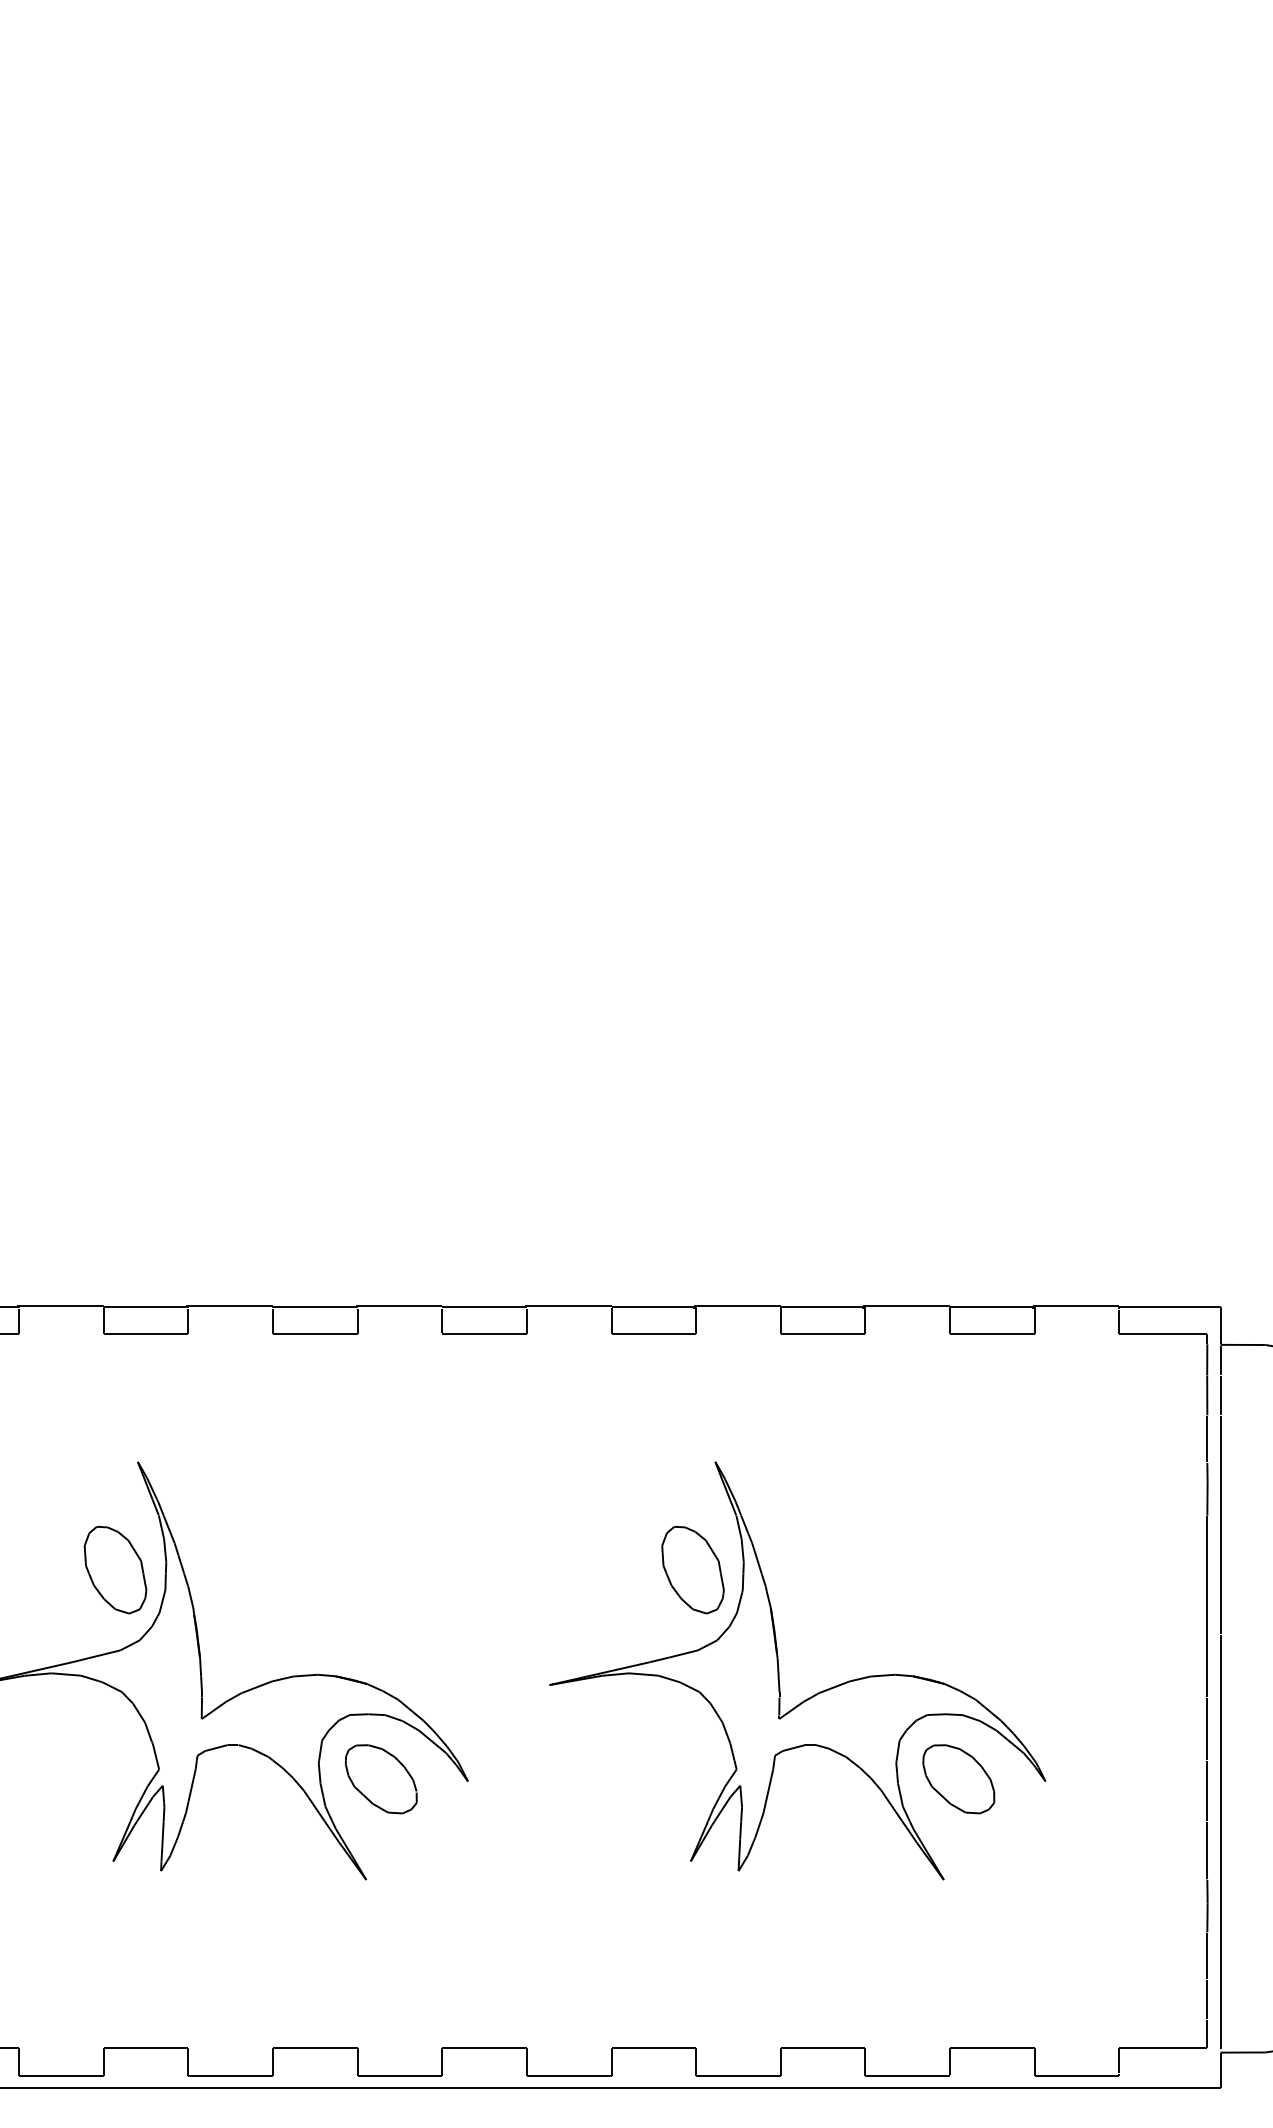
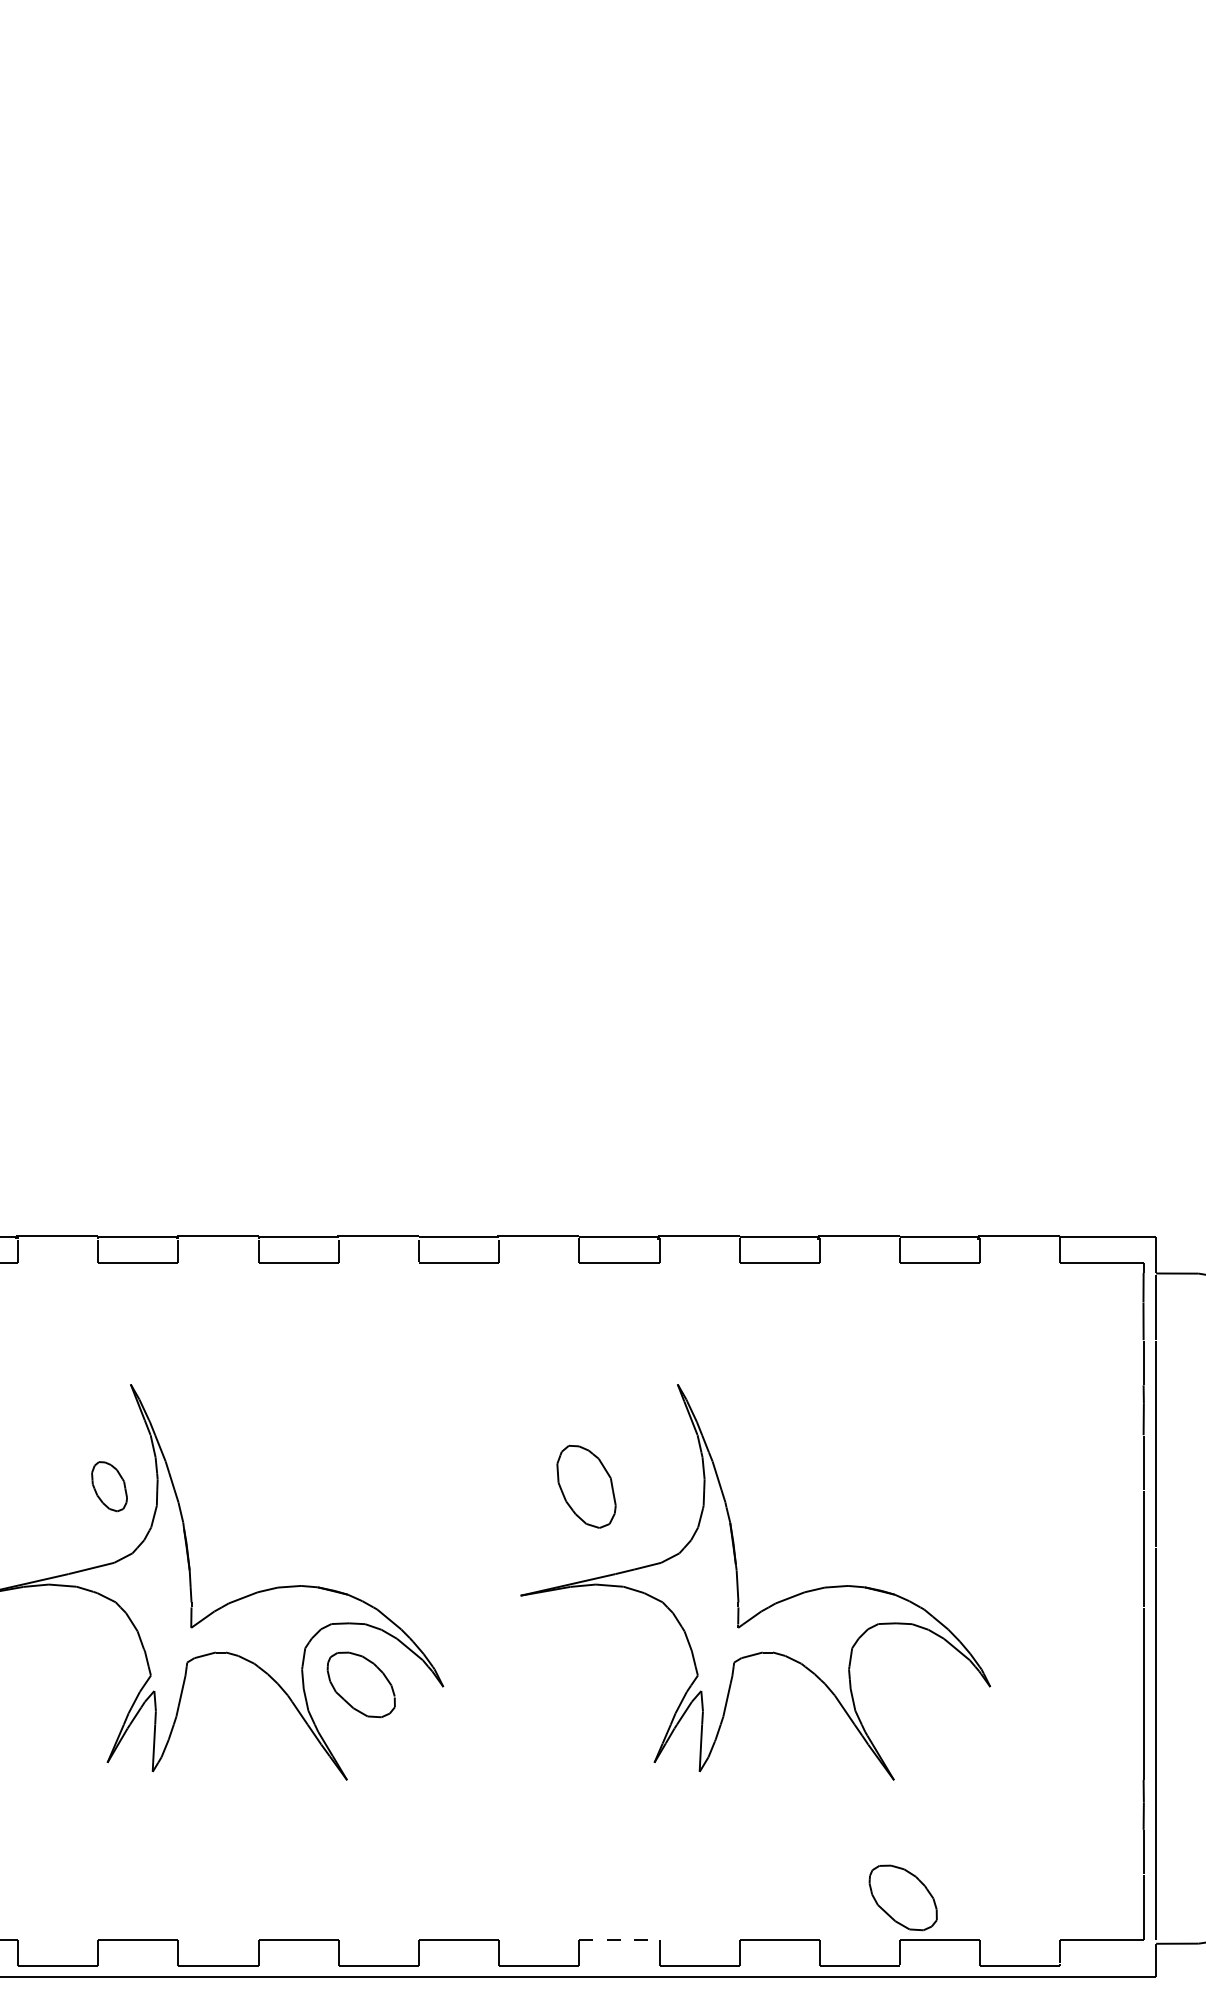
part: (115, 1569) -> (109, 1486), size x0.6
part: (692, 1569) -> (586, 1486), moved
part: (958, 1778) -> (902, 1897), moved
line: (653, 2048) -> (619, 1939), solid -> dashed

